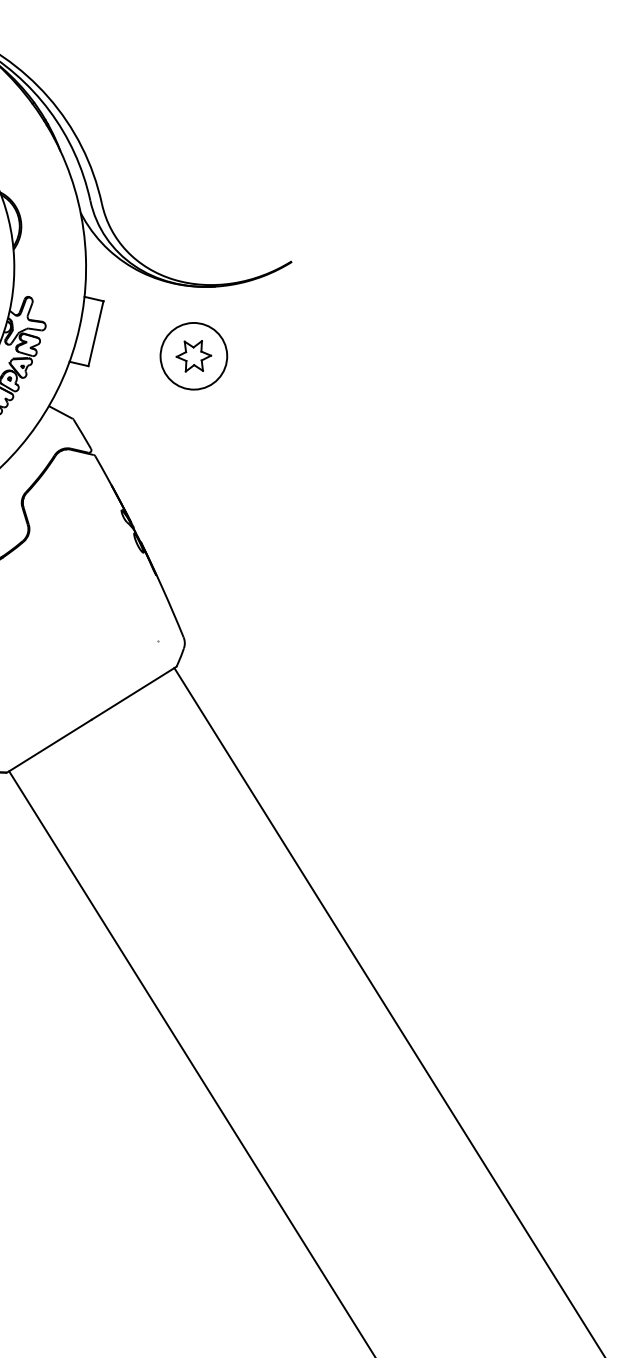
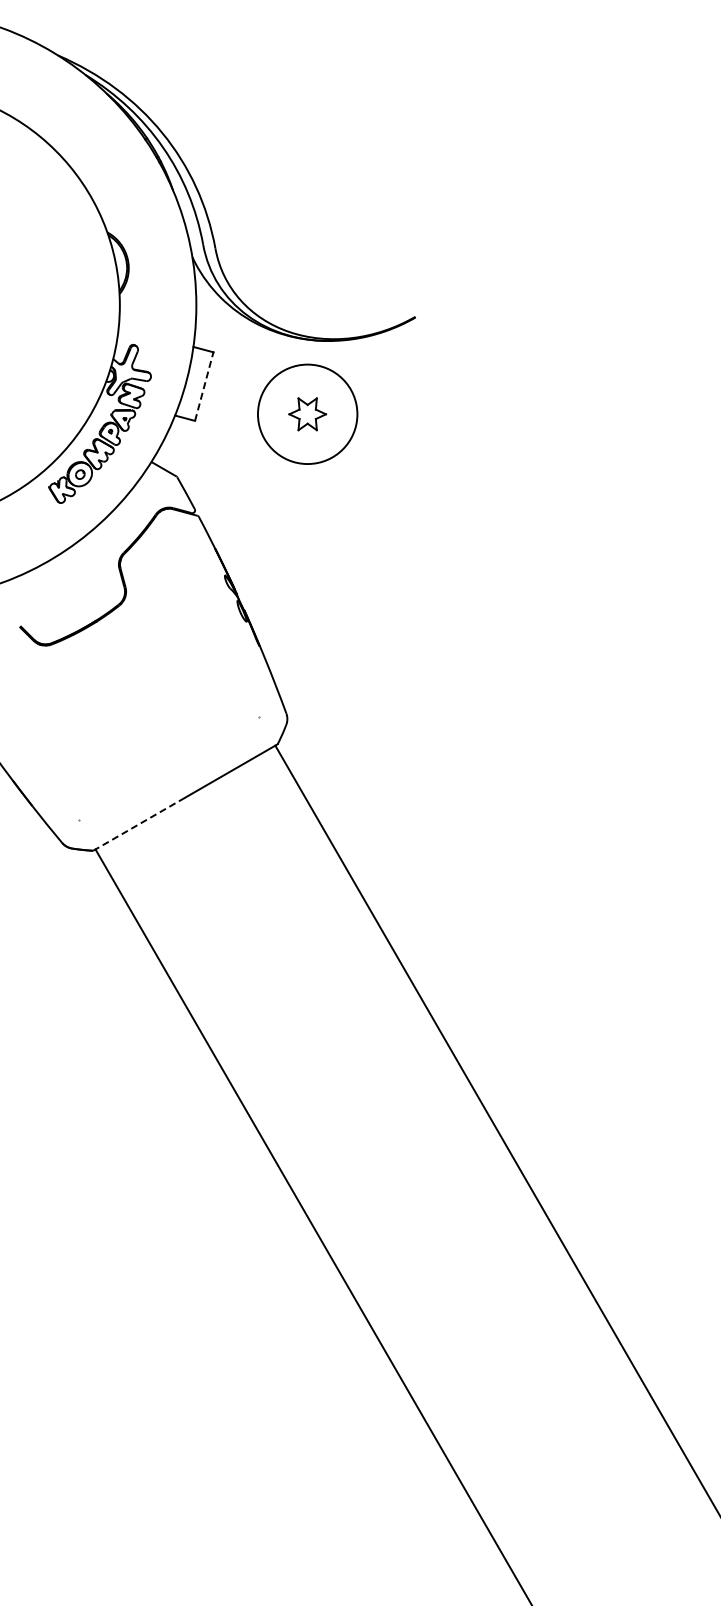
line: (96, 333) -> (204, 386), solid -> dashed
circle: (193, 355) -> (307, 413), size x1.4
line: (49, 745) -> (139, 823), solid -> dashed

